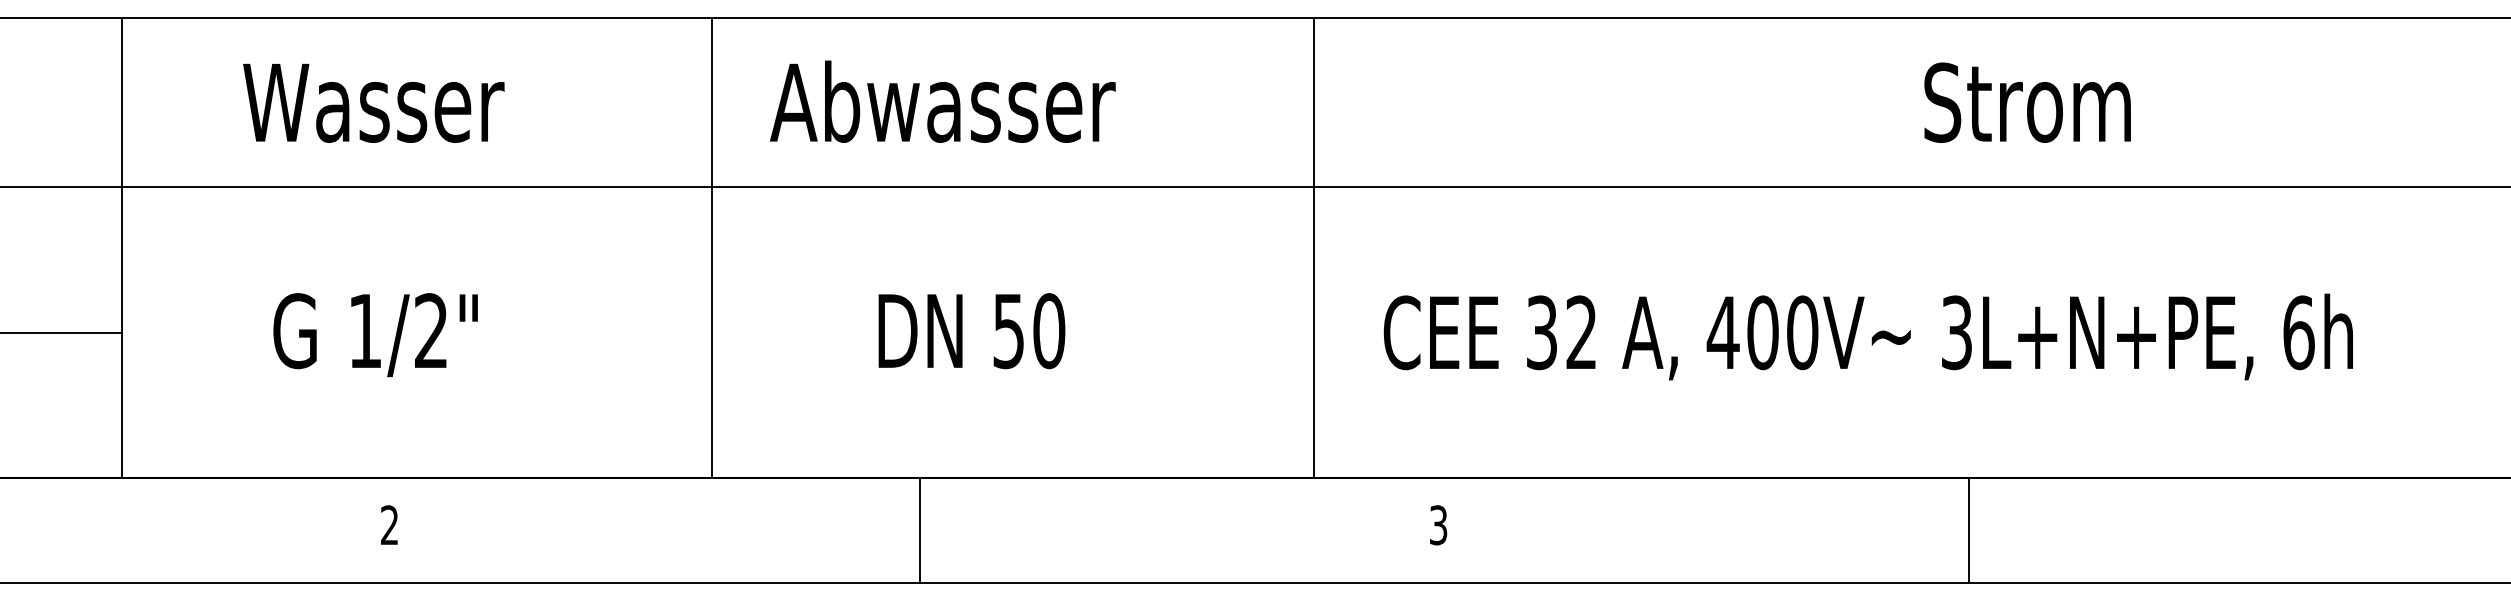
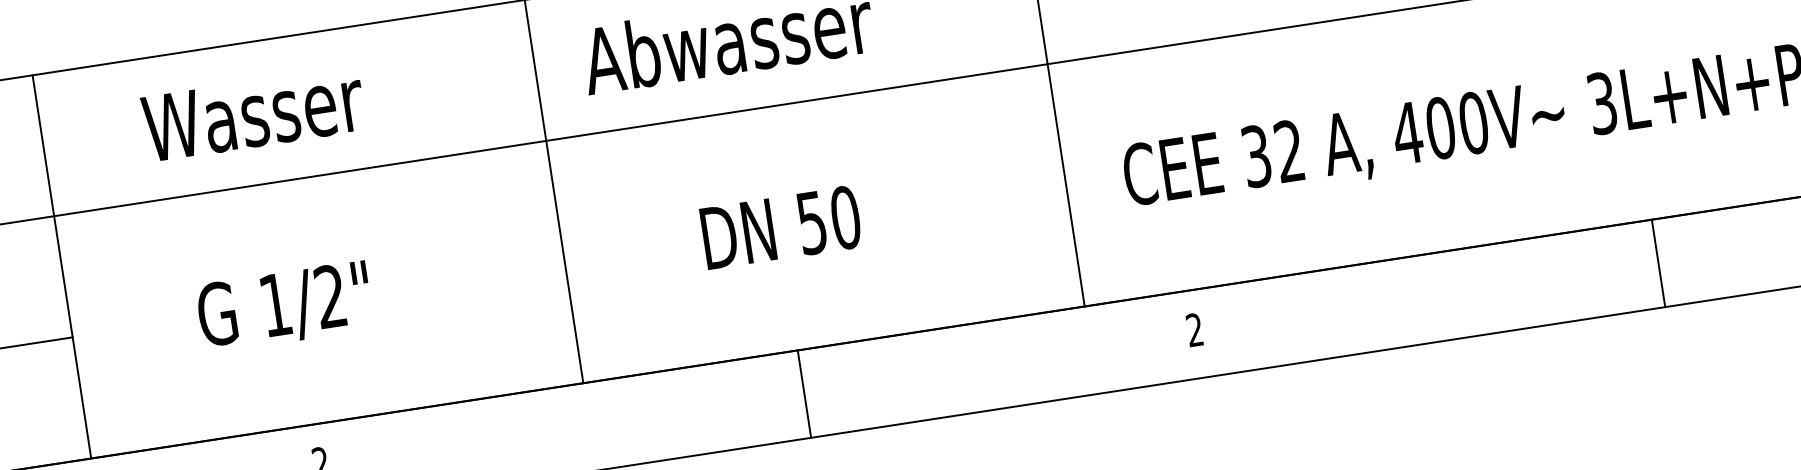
text: (1438, 525) -> (1194, 330), 3 -> 2
line: (920, 529) -> (804, 393), moved
line: (1969, 529) -> (1658, 262), moved

